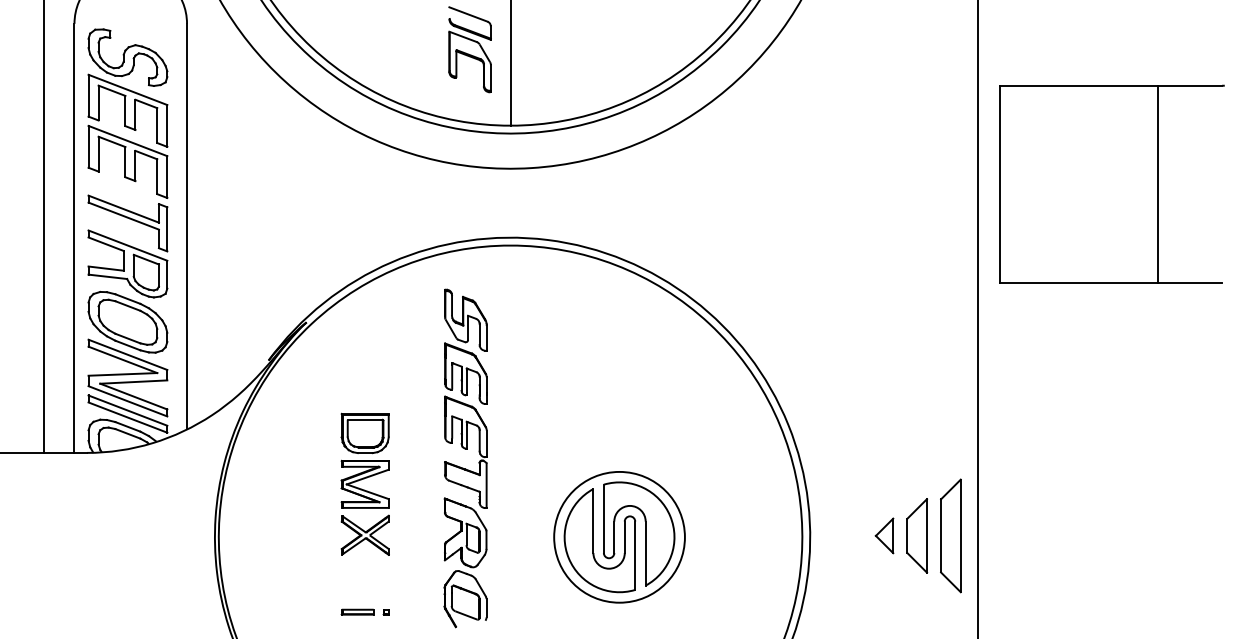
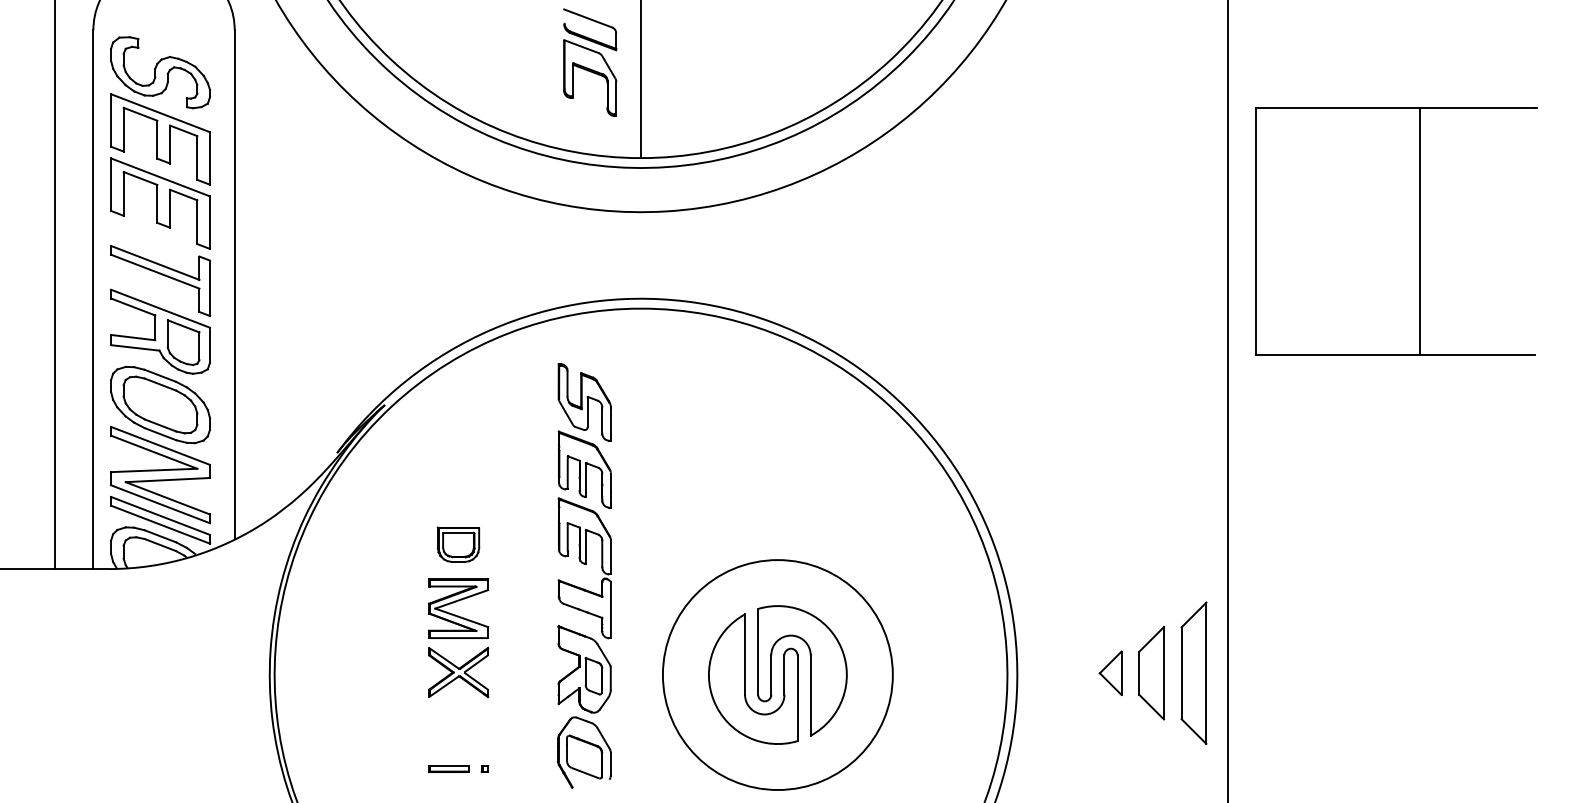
line: (1157, 184) -> (1419, 231), moved
part: (365, 433) -> (458, 544), size x0.7
circle: (619, 536) -> (777, 674), size x1.4

